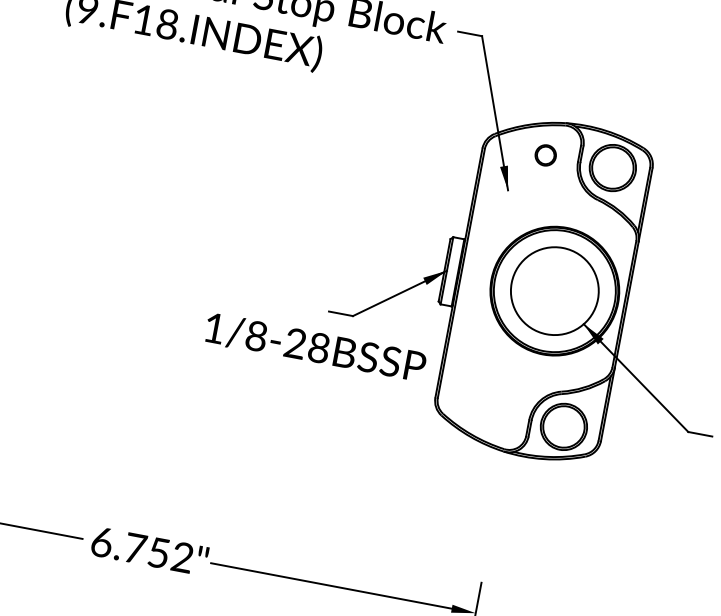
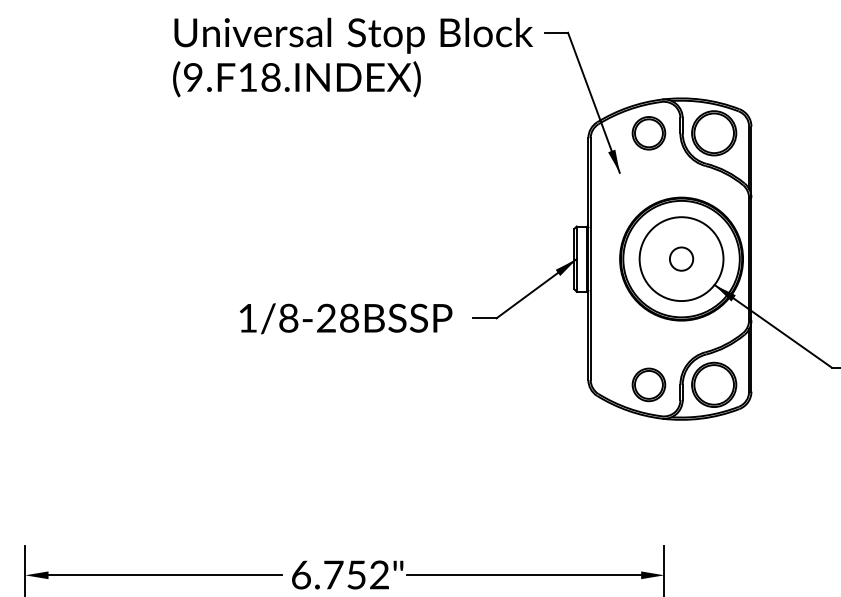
part: (545, 155) -> (648, 133), size x1.67
circle: (554, 290) -> (681, 258), added
text: (316, 347) -> (346, 318), moved
part: (496, 413) -> (648, 384), added

